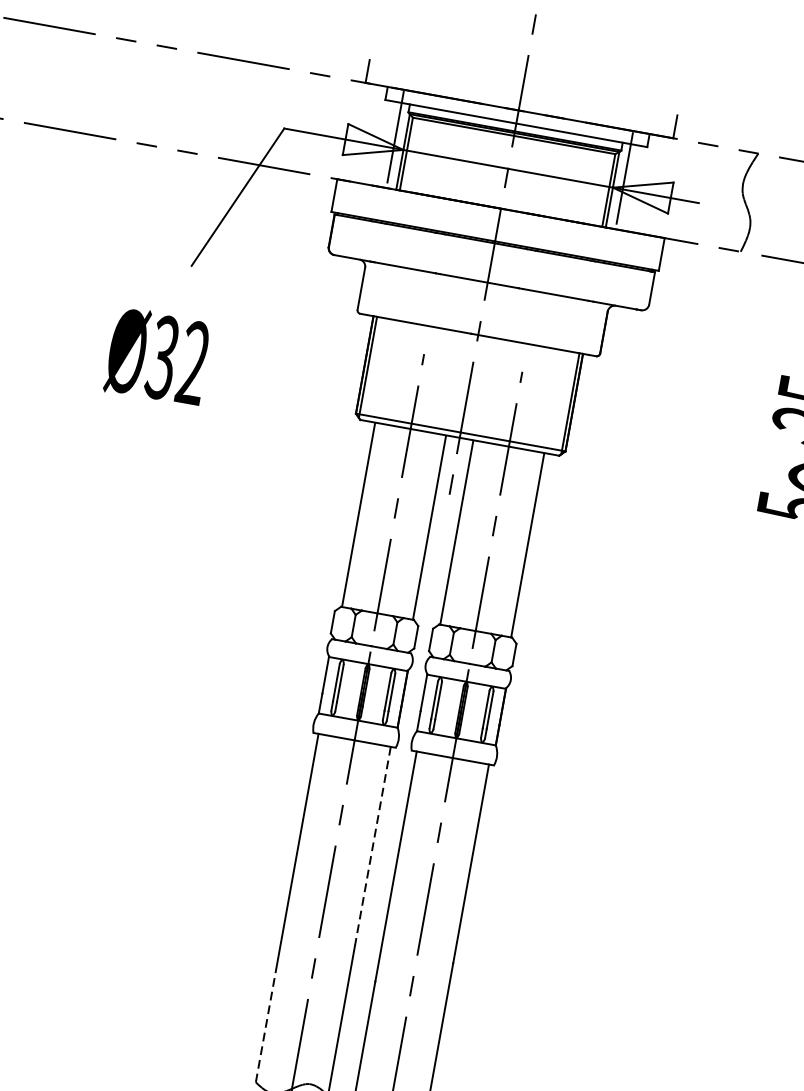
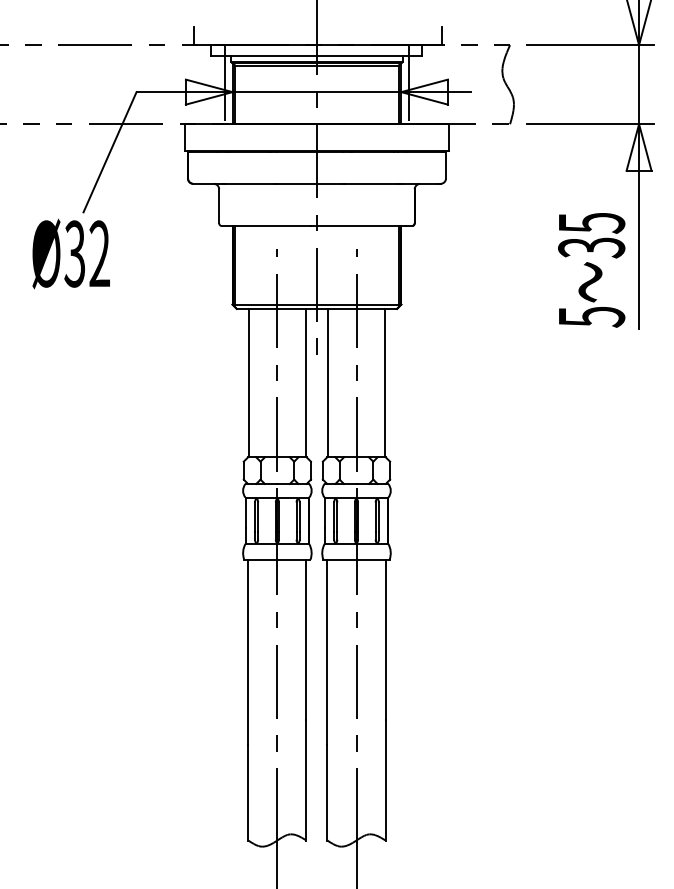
part: (157, 356) -> (70, 253), moved
line: (372, 847) -> (306, 640), dashed -> solid
line: (266, 1022) -> (248, 792), dashed -> solid

